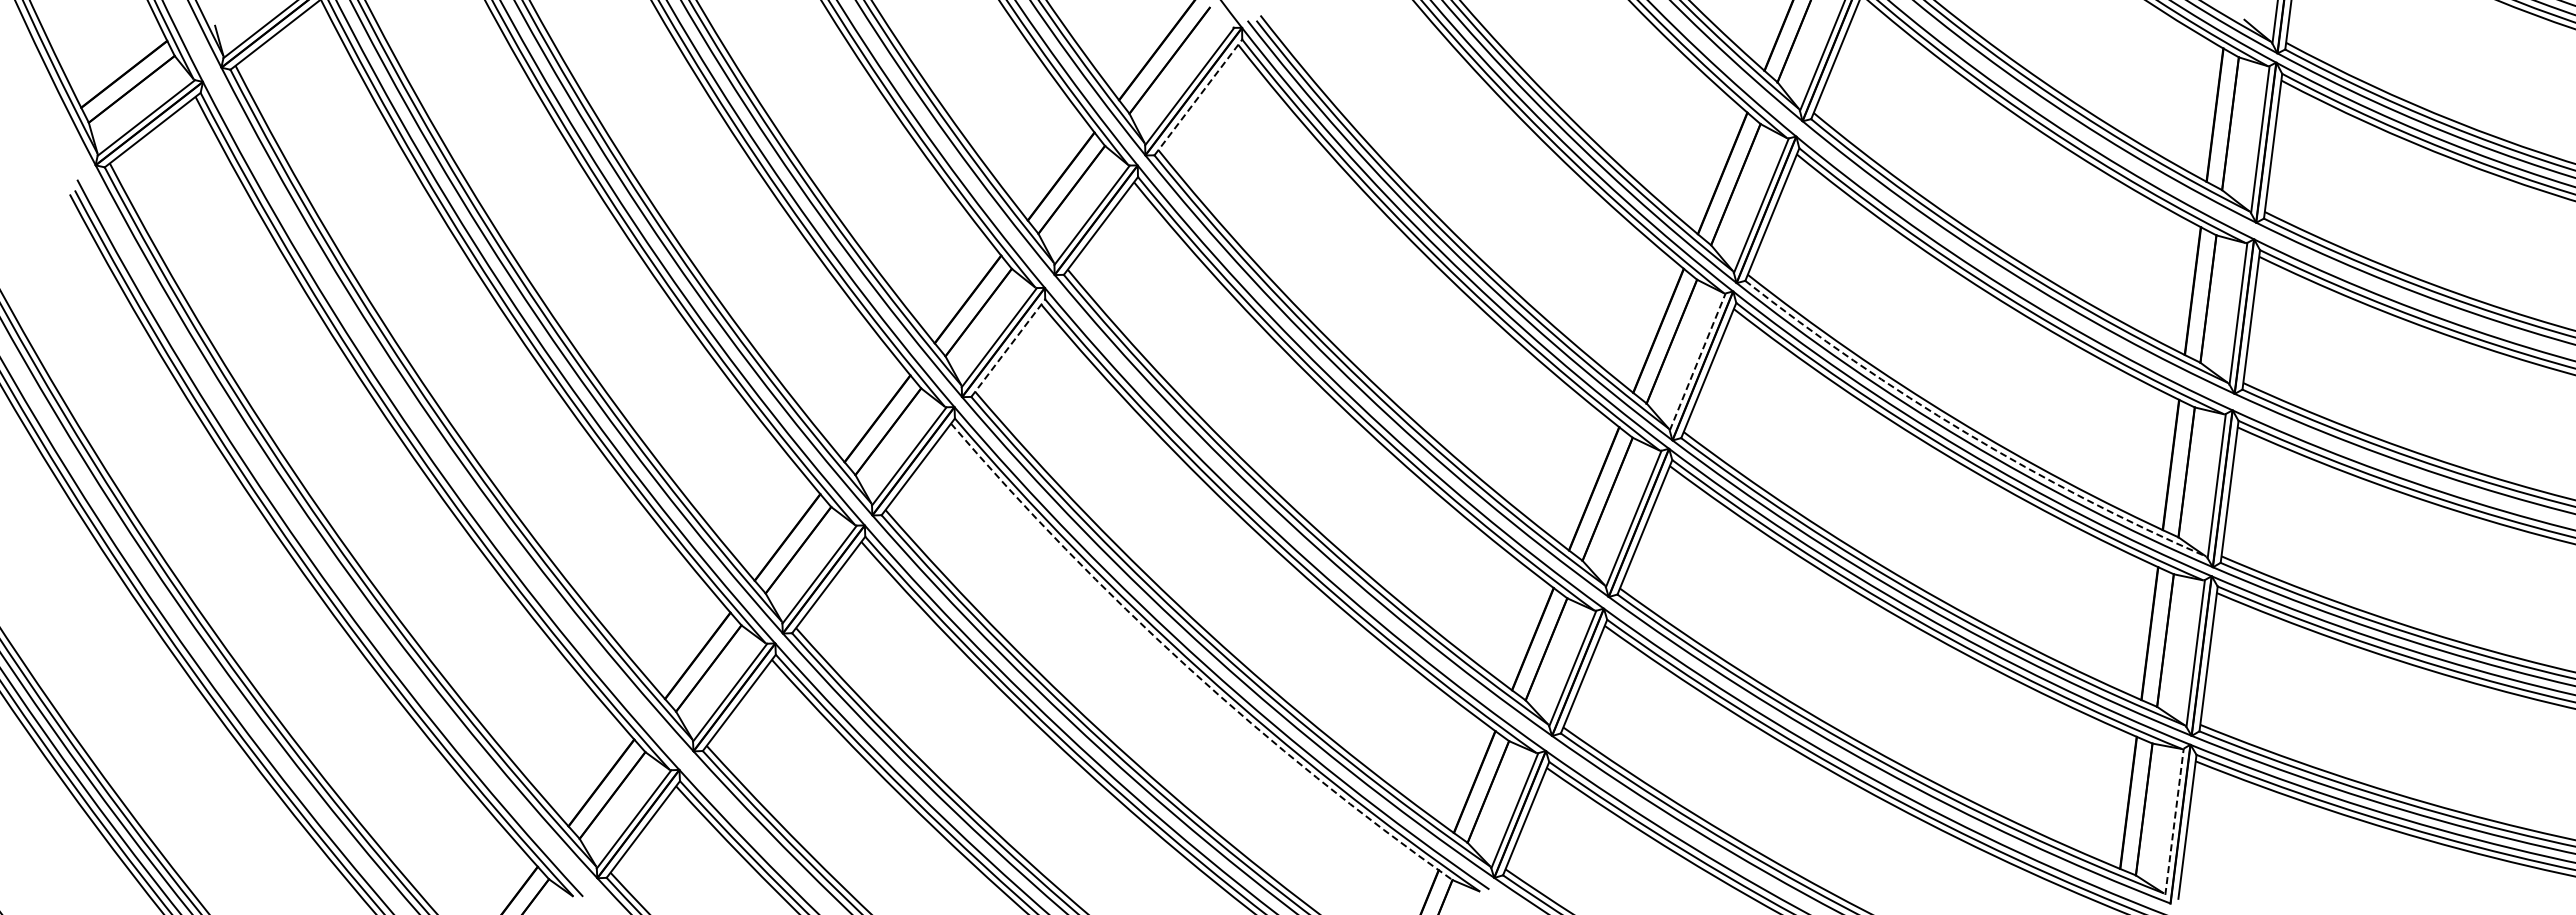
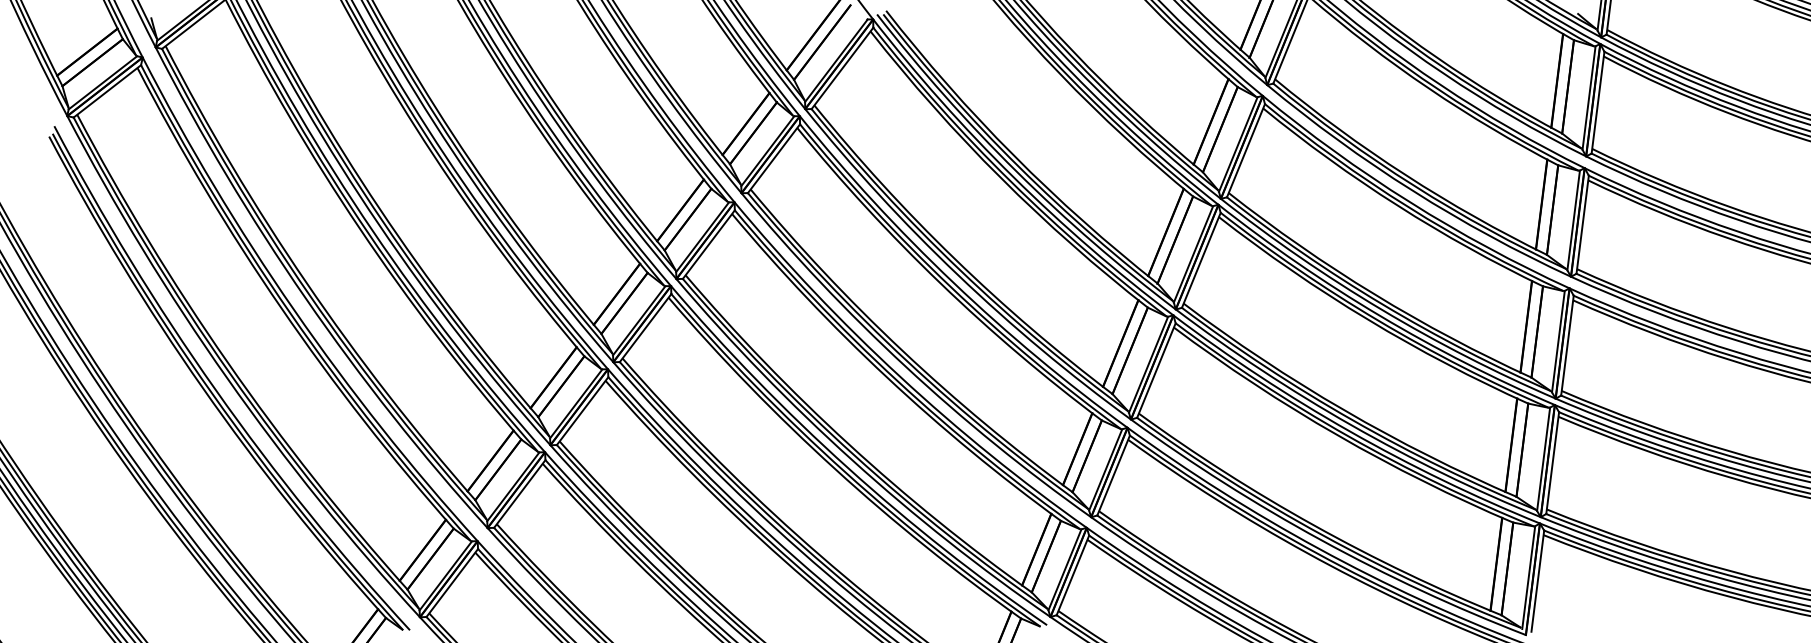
line: (1198, 97) -> (842, 68), dashed -> solid
line: (1008, 347) -> (709, 244), dashed -> solid
line: (1697, 361) -> (1193, 254), dashed -> solid
arc: (1967, 433) -> (1383, 304), dashed -> solid
arc: (1187, 667) -> (834, 469), dashed -> solid
line: (2174, 821) -> (1528, 577), dashed -> solid

